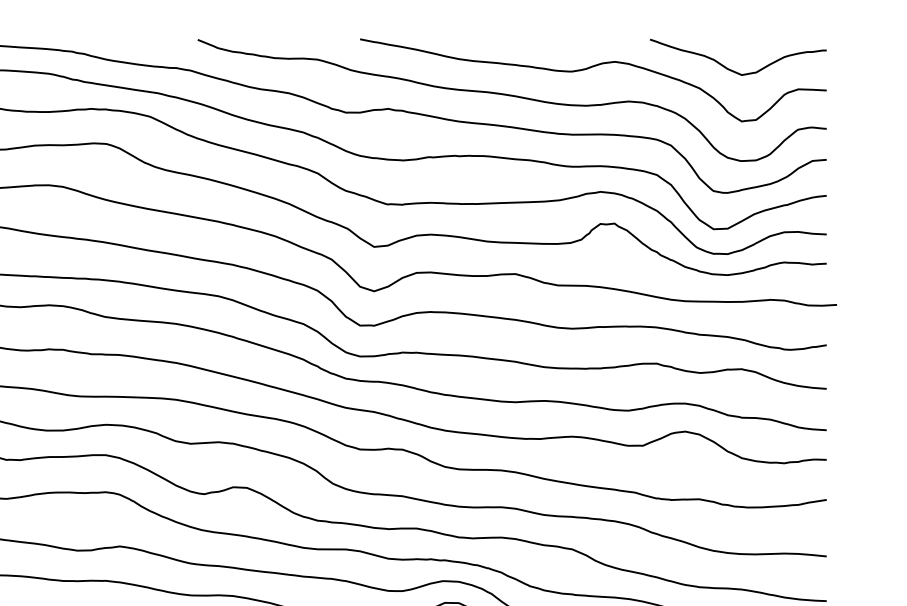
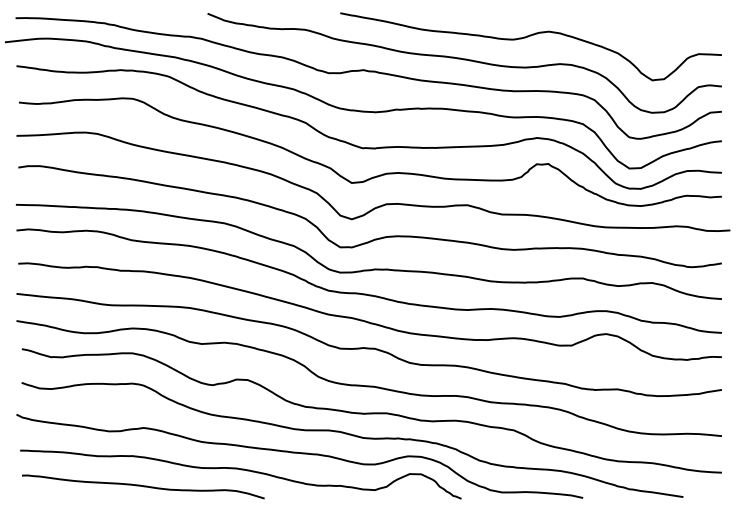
curve: (734, 70) -> (646, 38), removed

